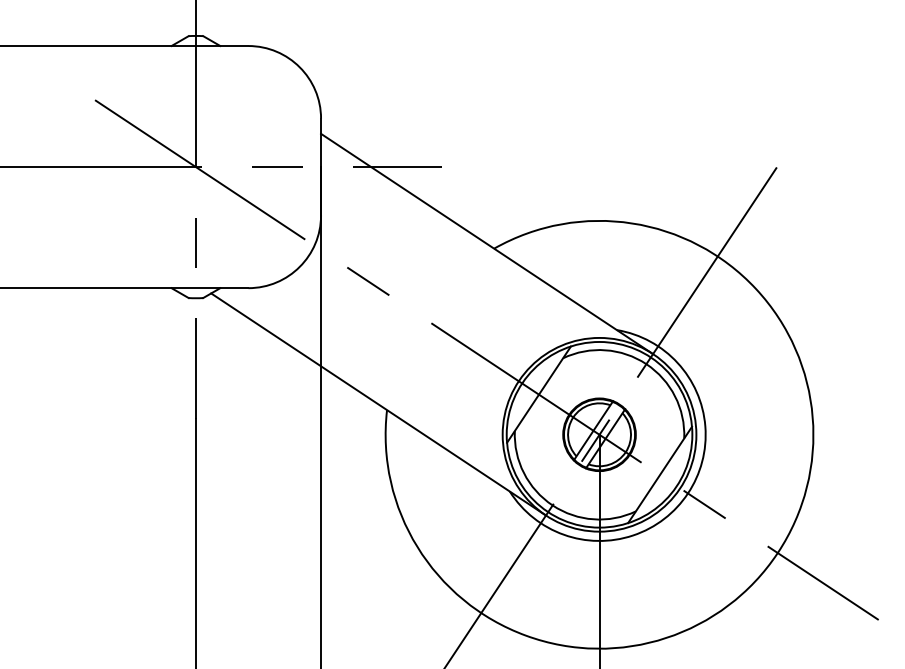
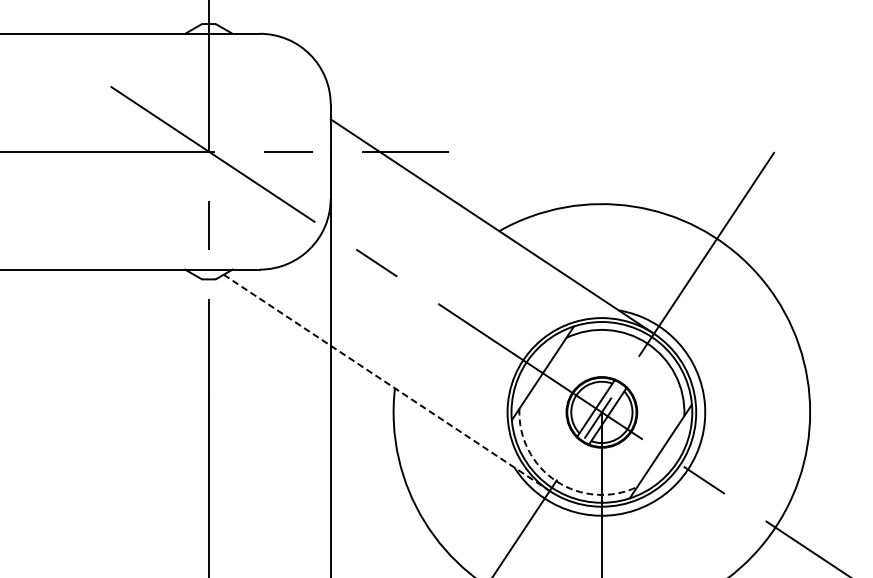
line: (378, 404) -> (386, 382), solid -> dashed
arc: (552, 505) -> (556, 481), solid -> dashed

